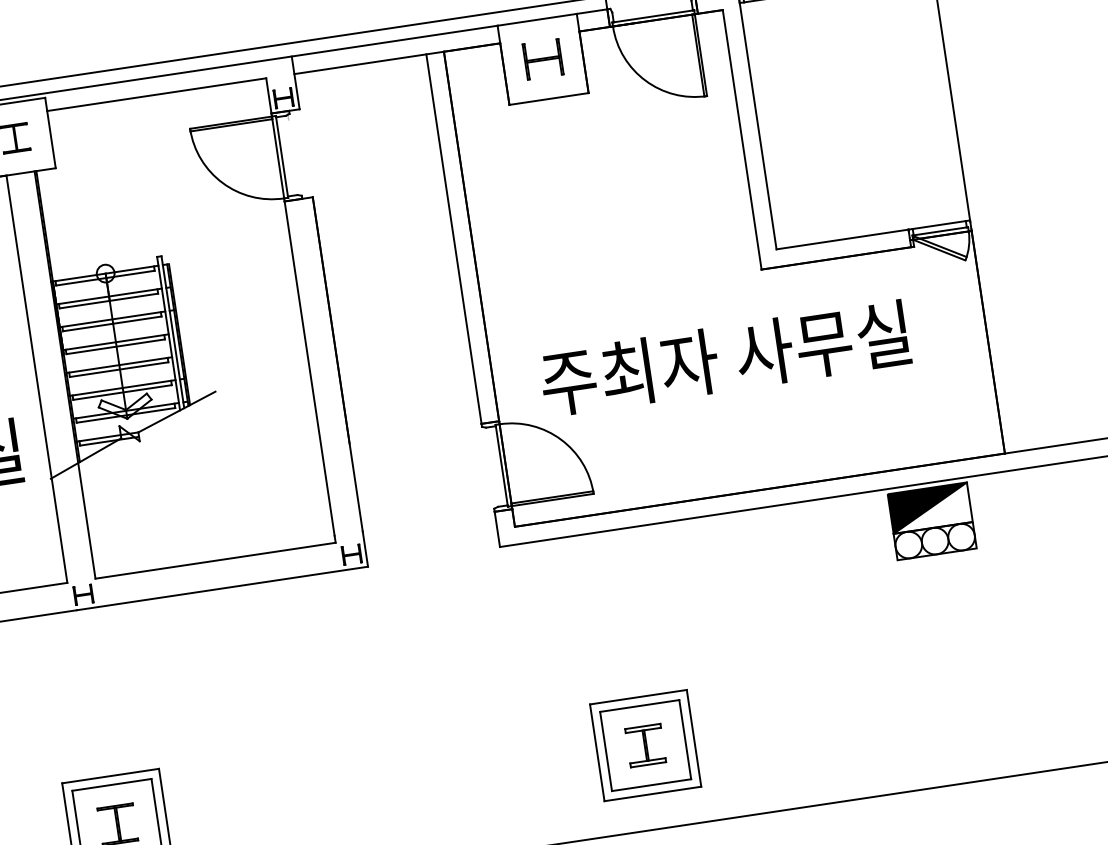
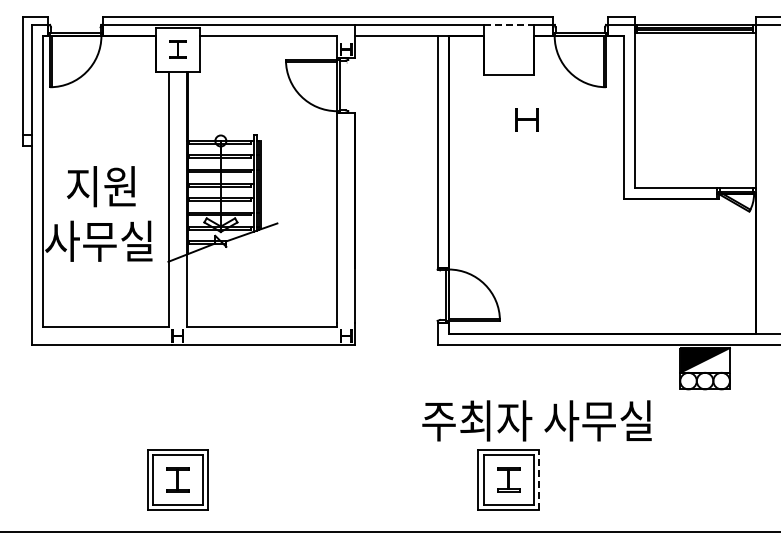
line: (536, 19) -> (508, 24), solid -> dashed
part: (542, 59) -> (526, 119), moved
text: (724, 358) -> (536, 420), moved
line: (694, 737) -> (539, 479), solid -> dashed

